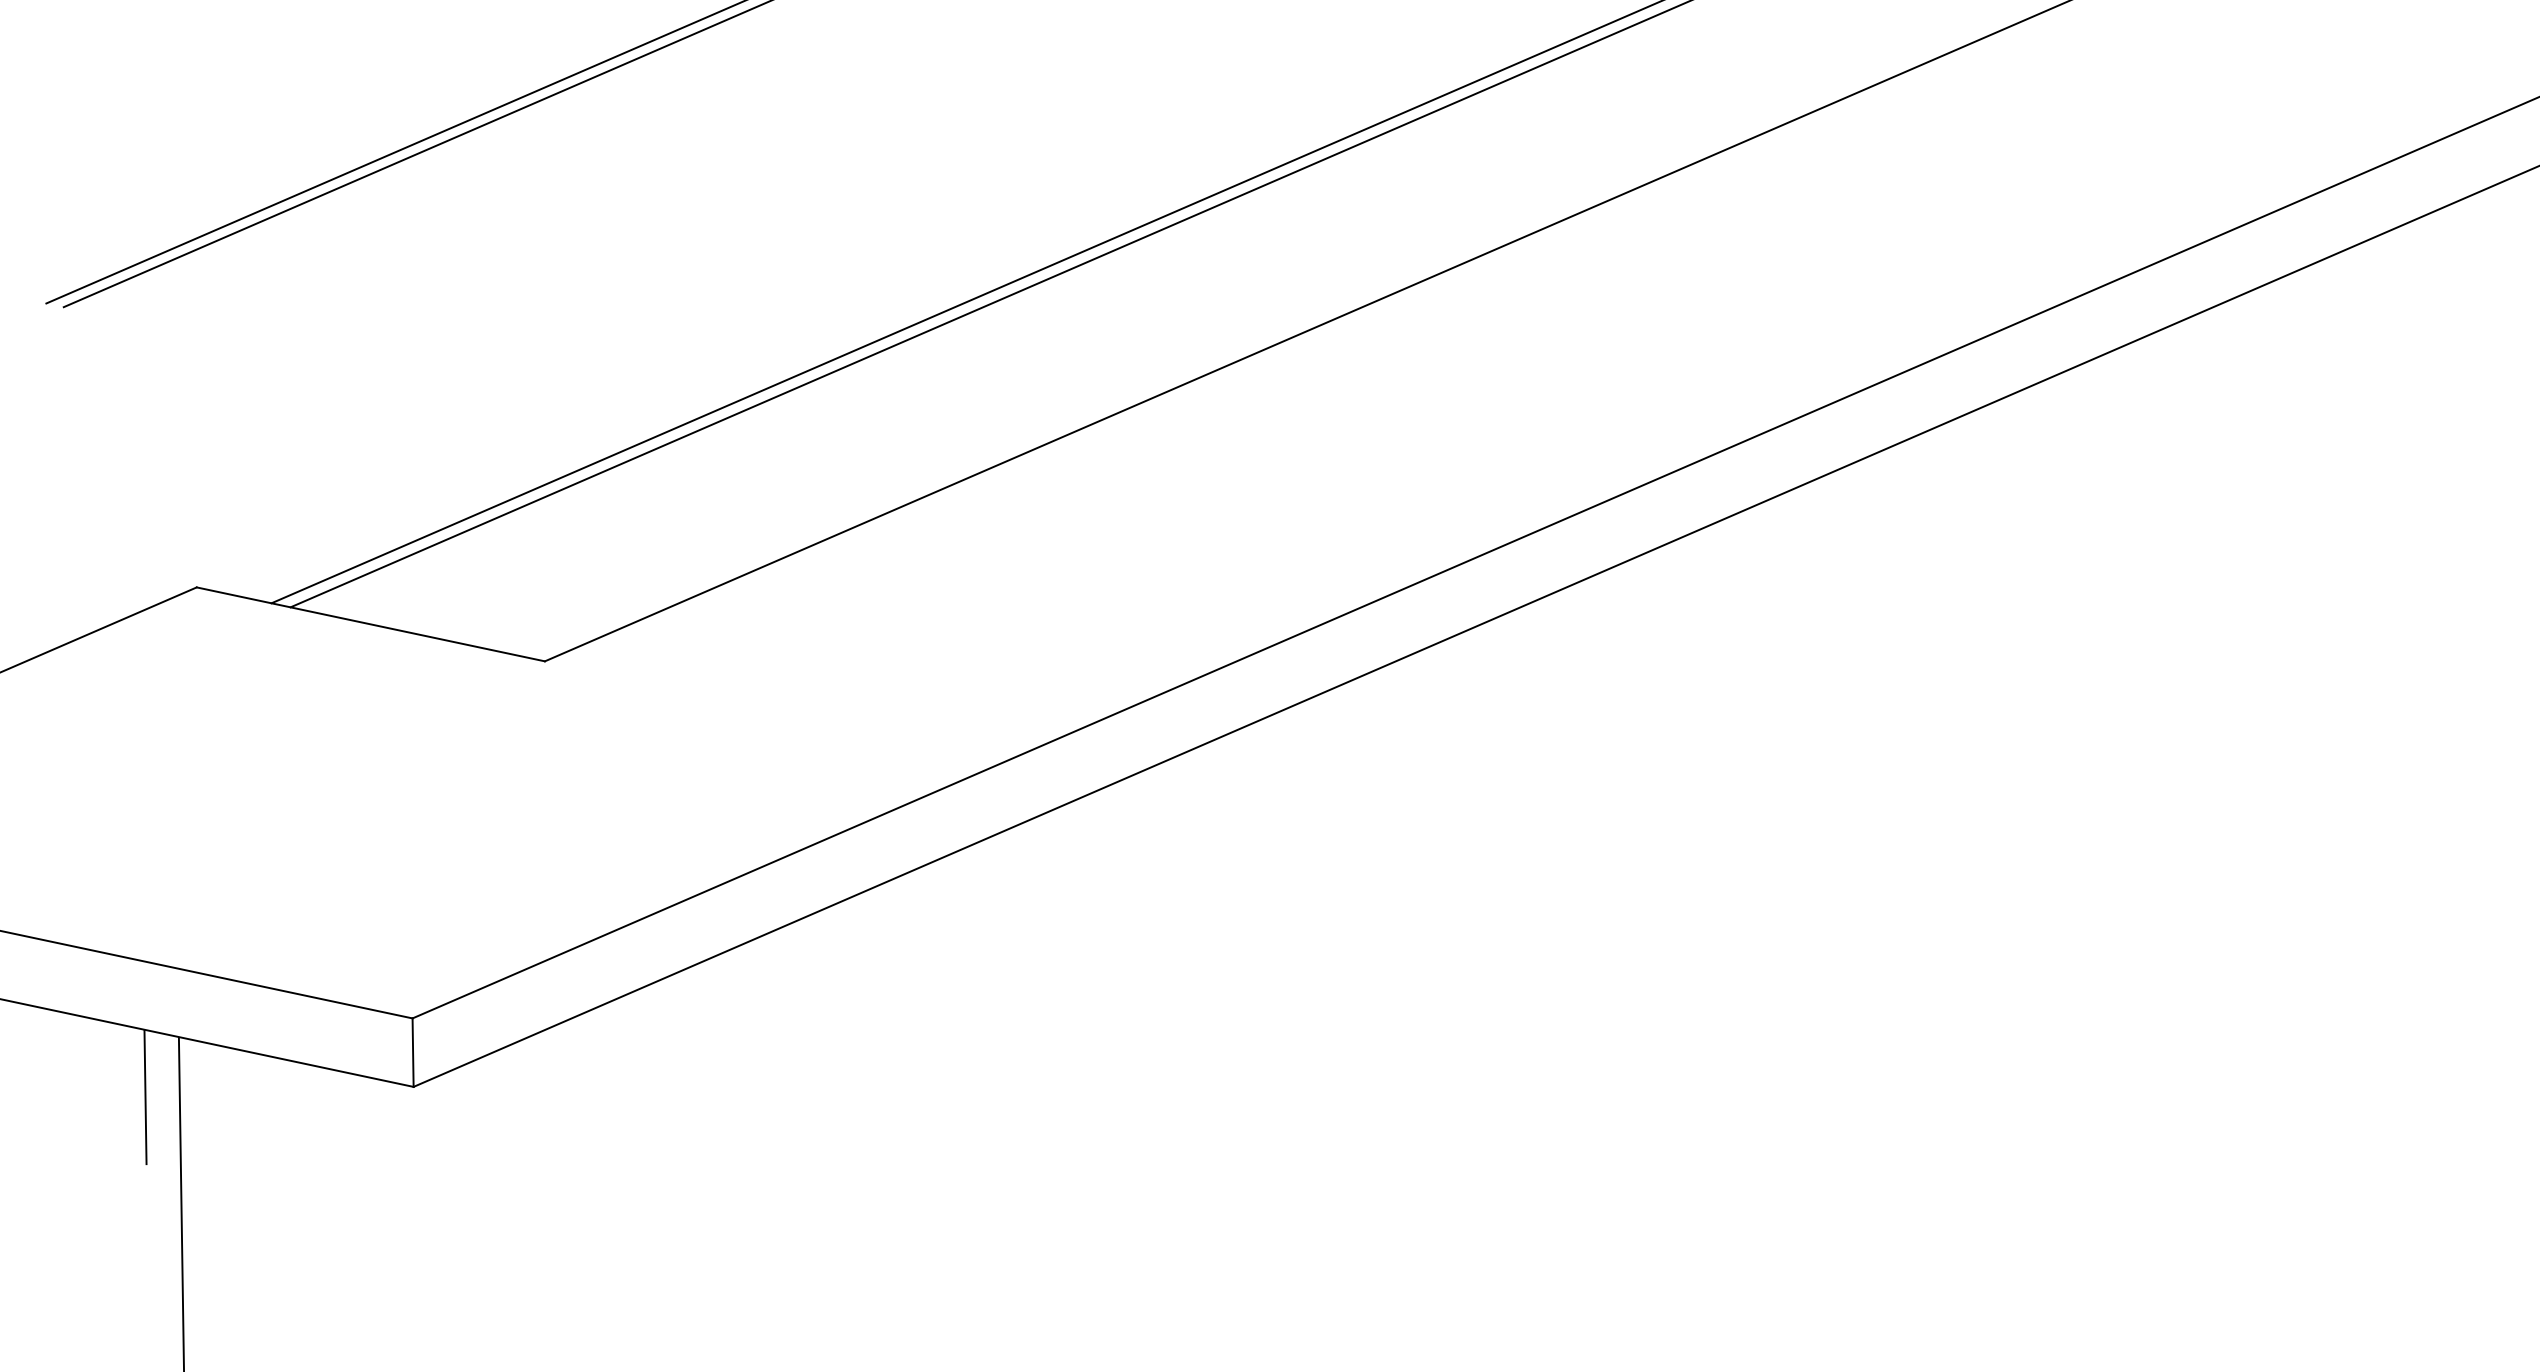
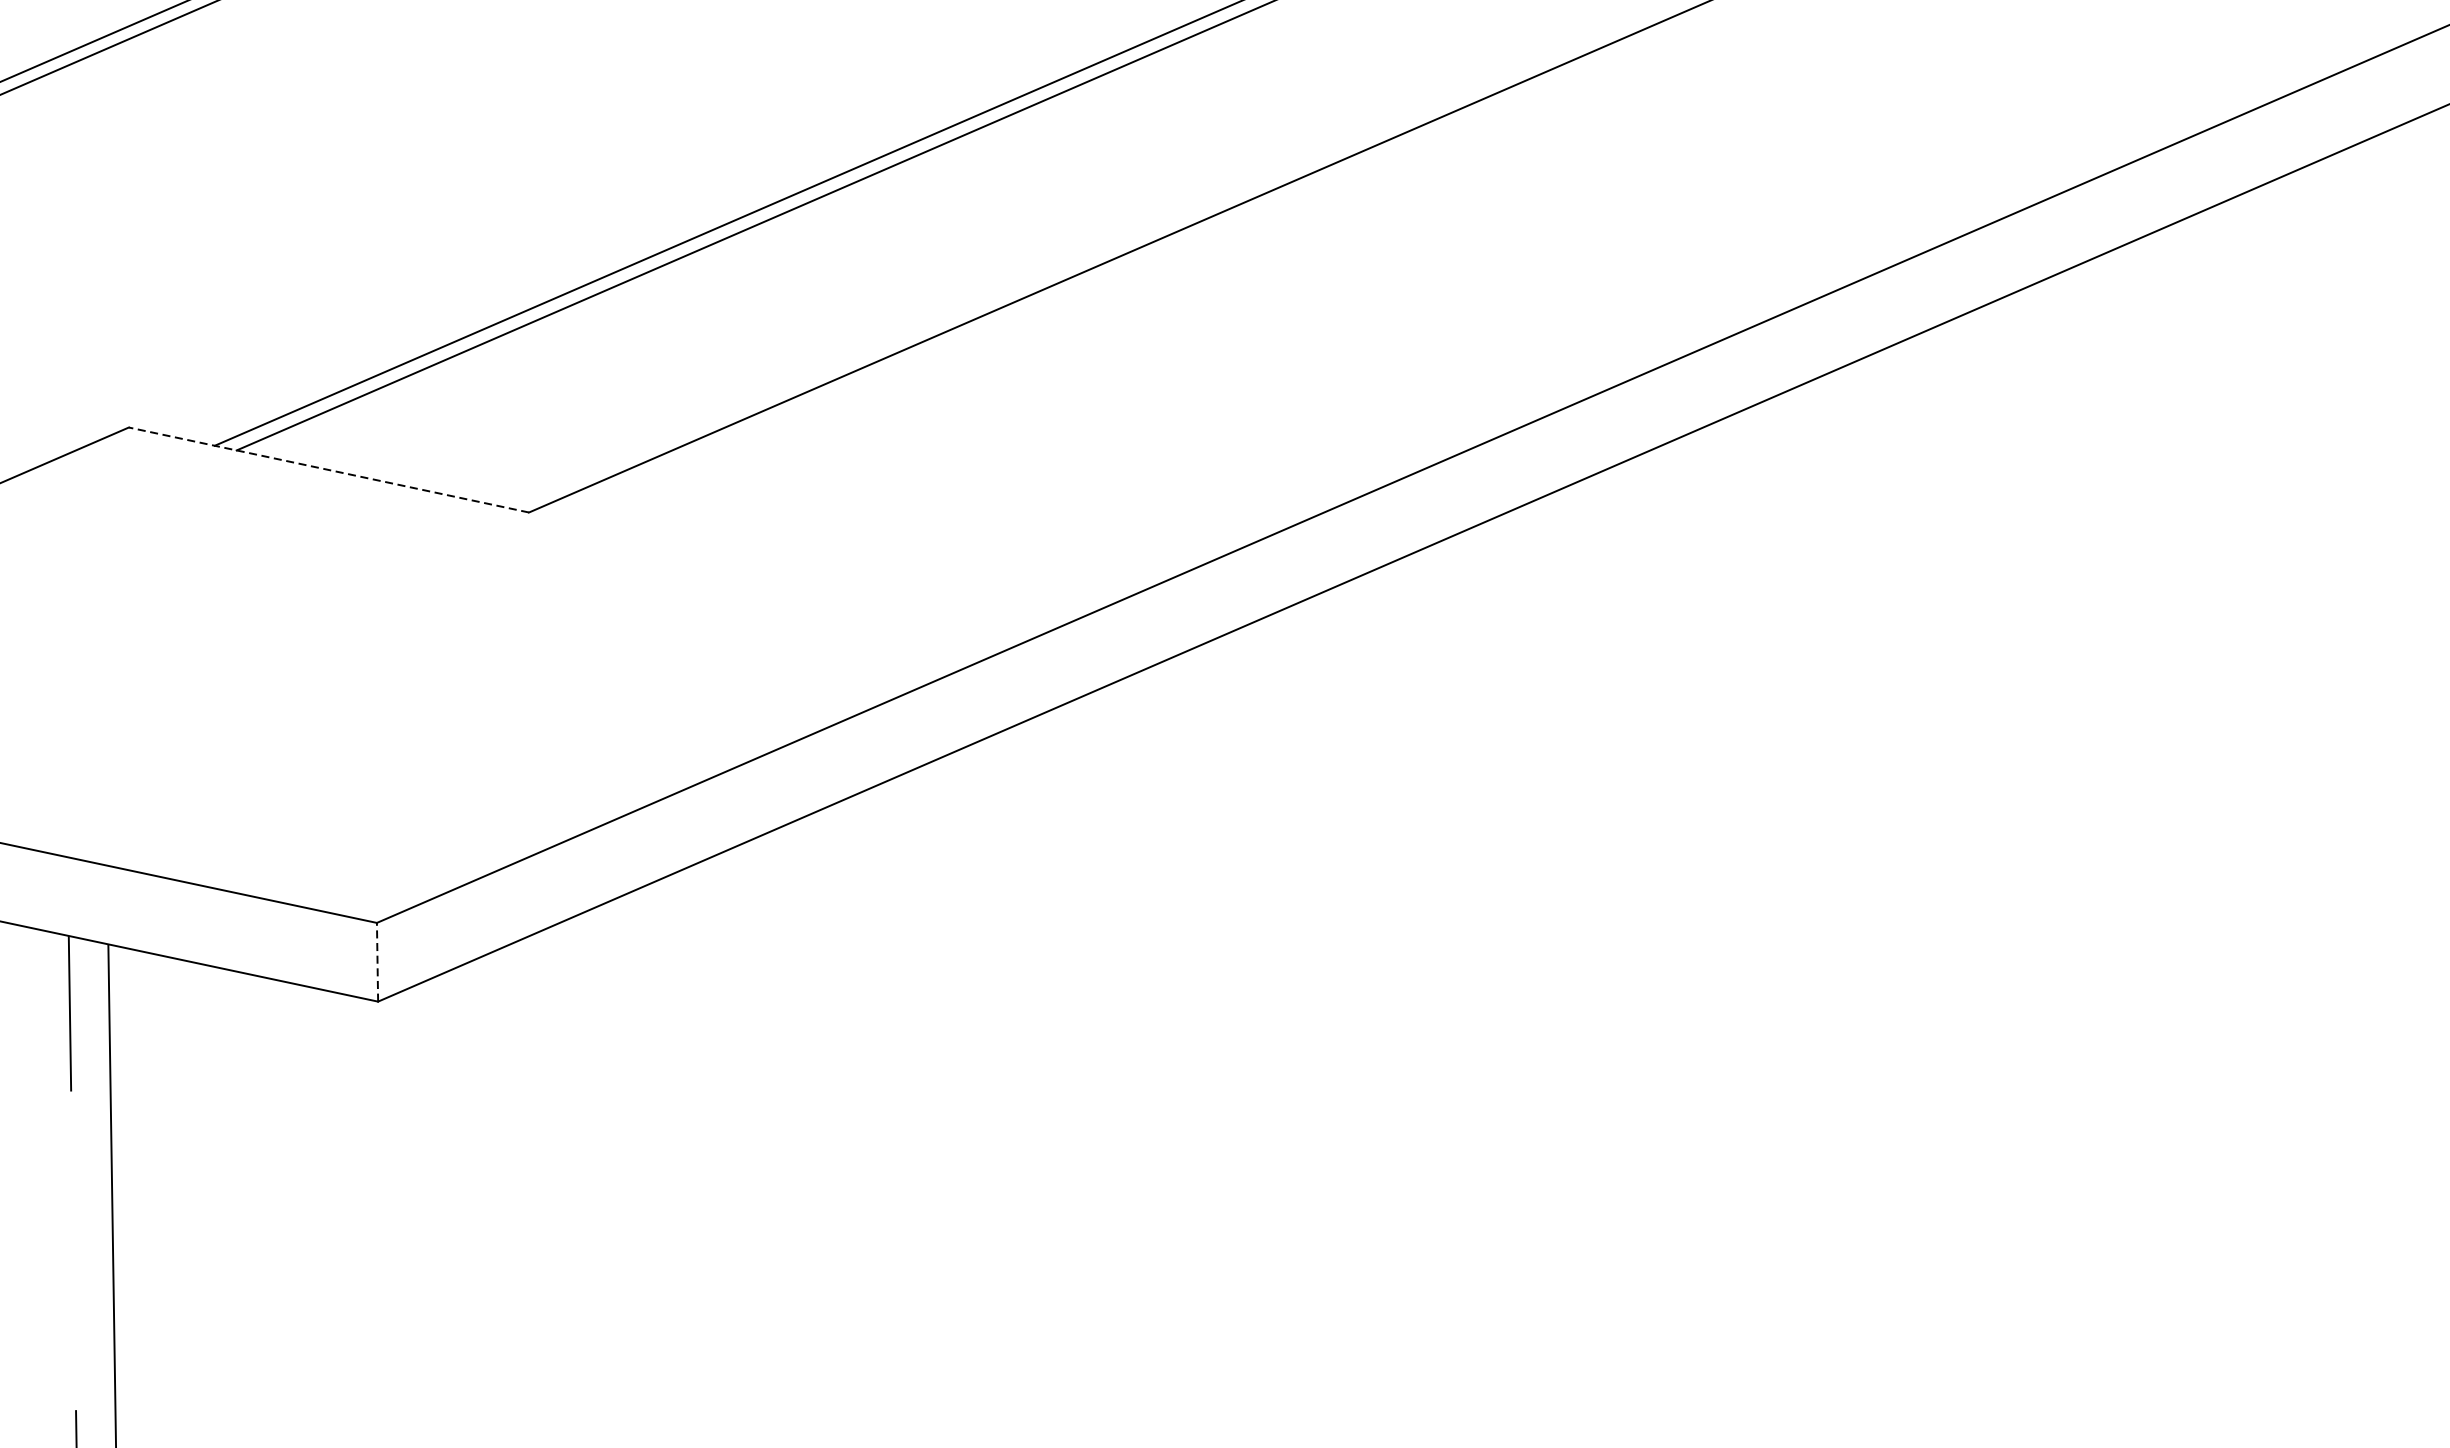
line: (370, 624) -> (328, 470), solid -> dashed
line: (413, 1052) -> (377, 962), solid -> dashed

